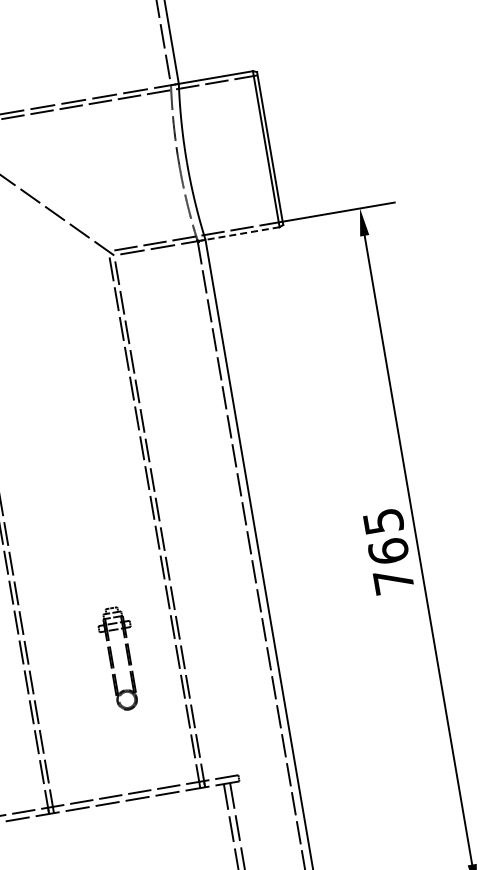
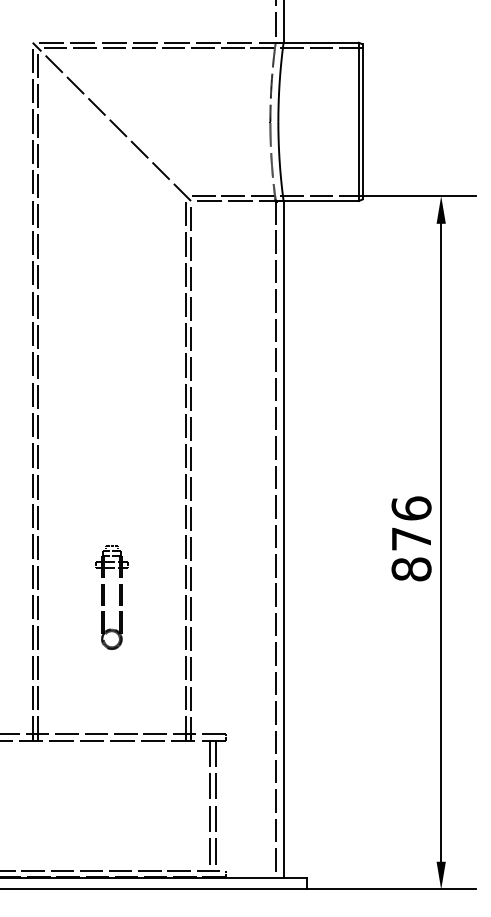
line: (242, 233) -> (321, 201), dashed -> solid
text: (388, 550) -> (411, 538), 765 -> 876
part: (112, 659) -> (104, 597), moved

